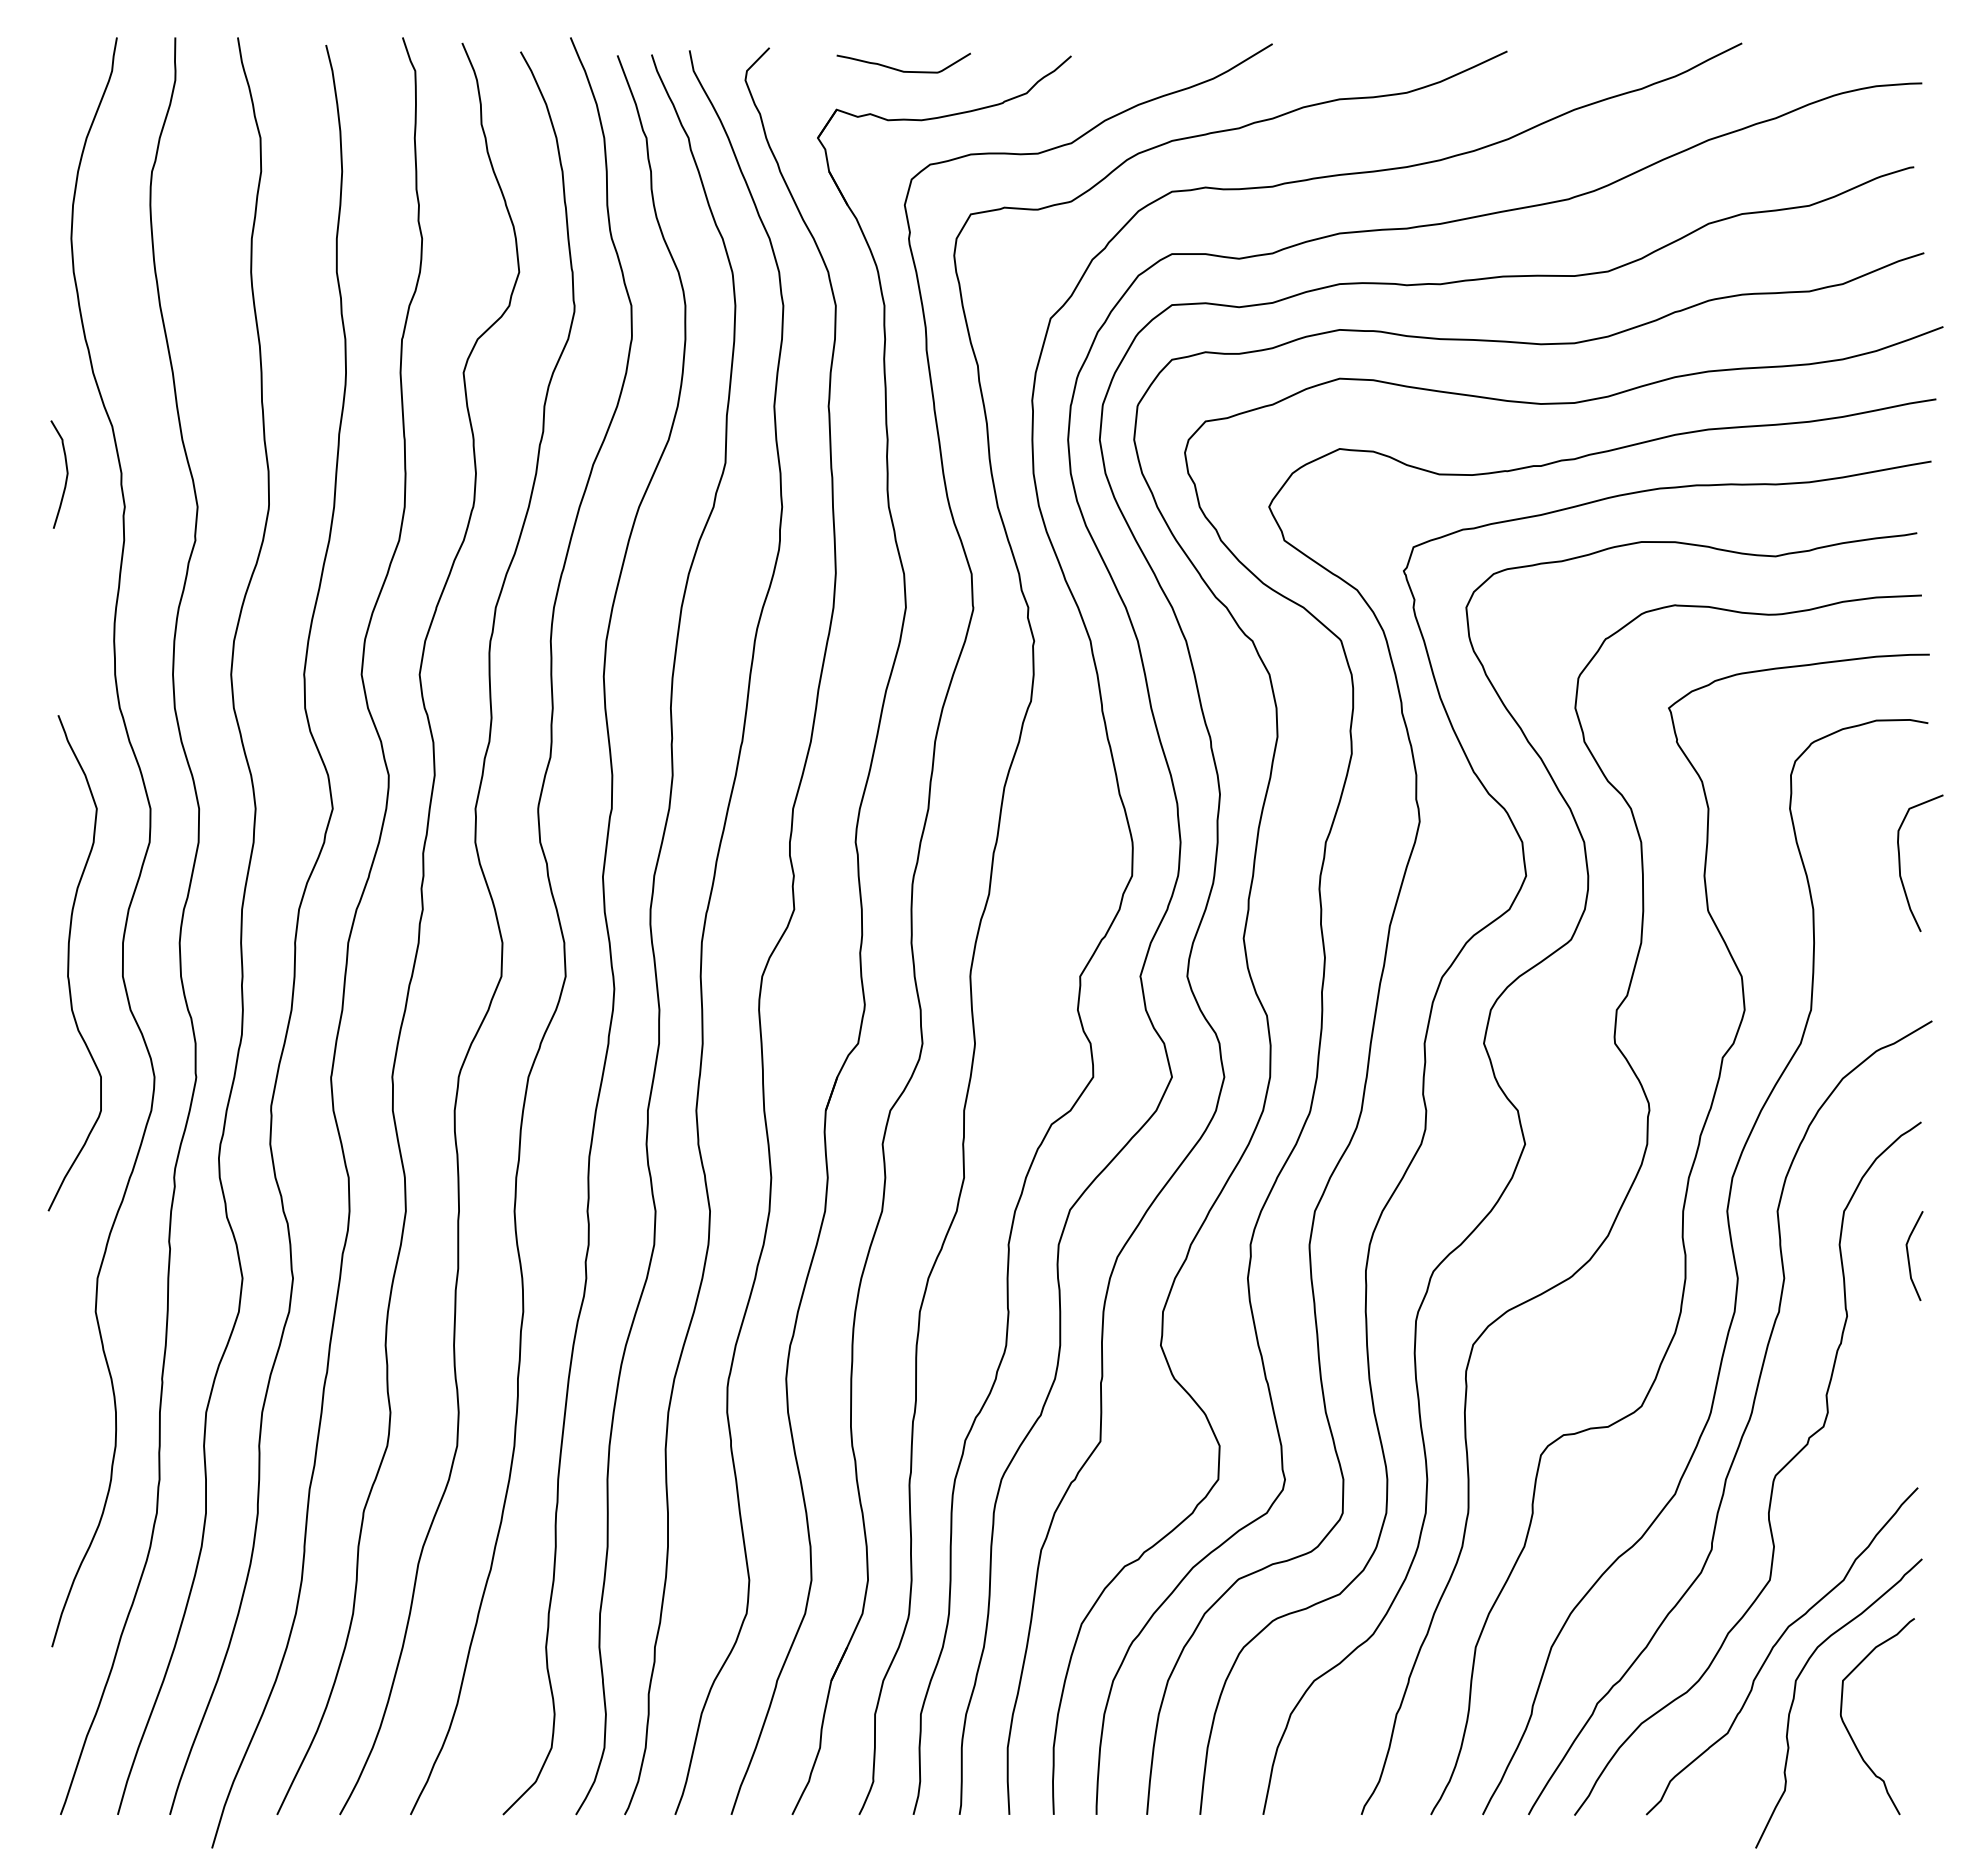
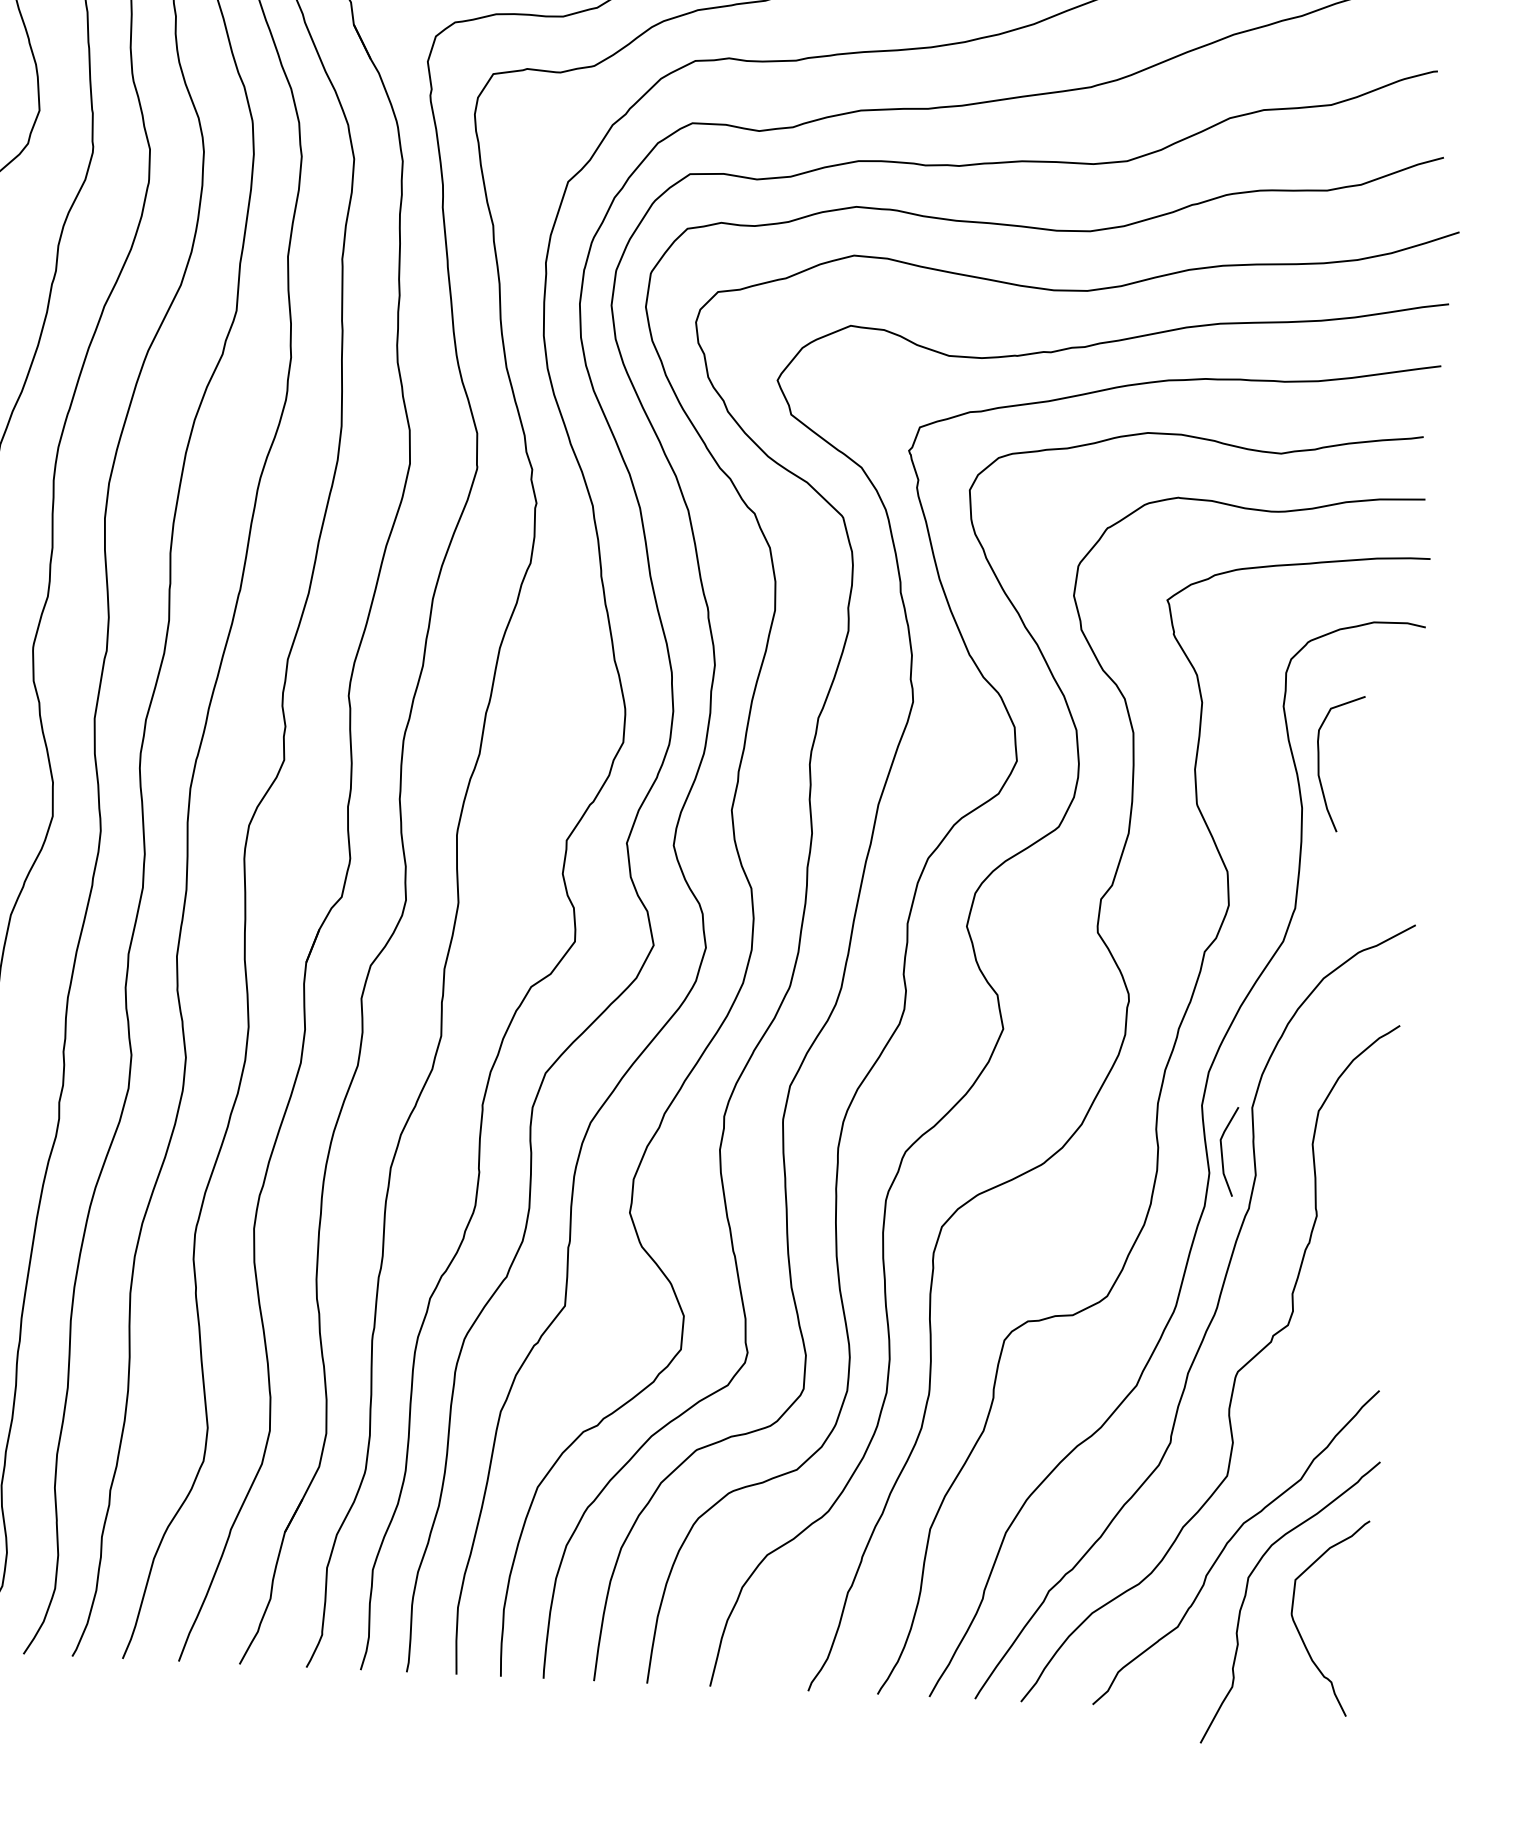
curve: (1900, 862) -> (1319, 761), moved
line: (1909, 1257) -> (1223, 1152), moved

